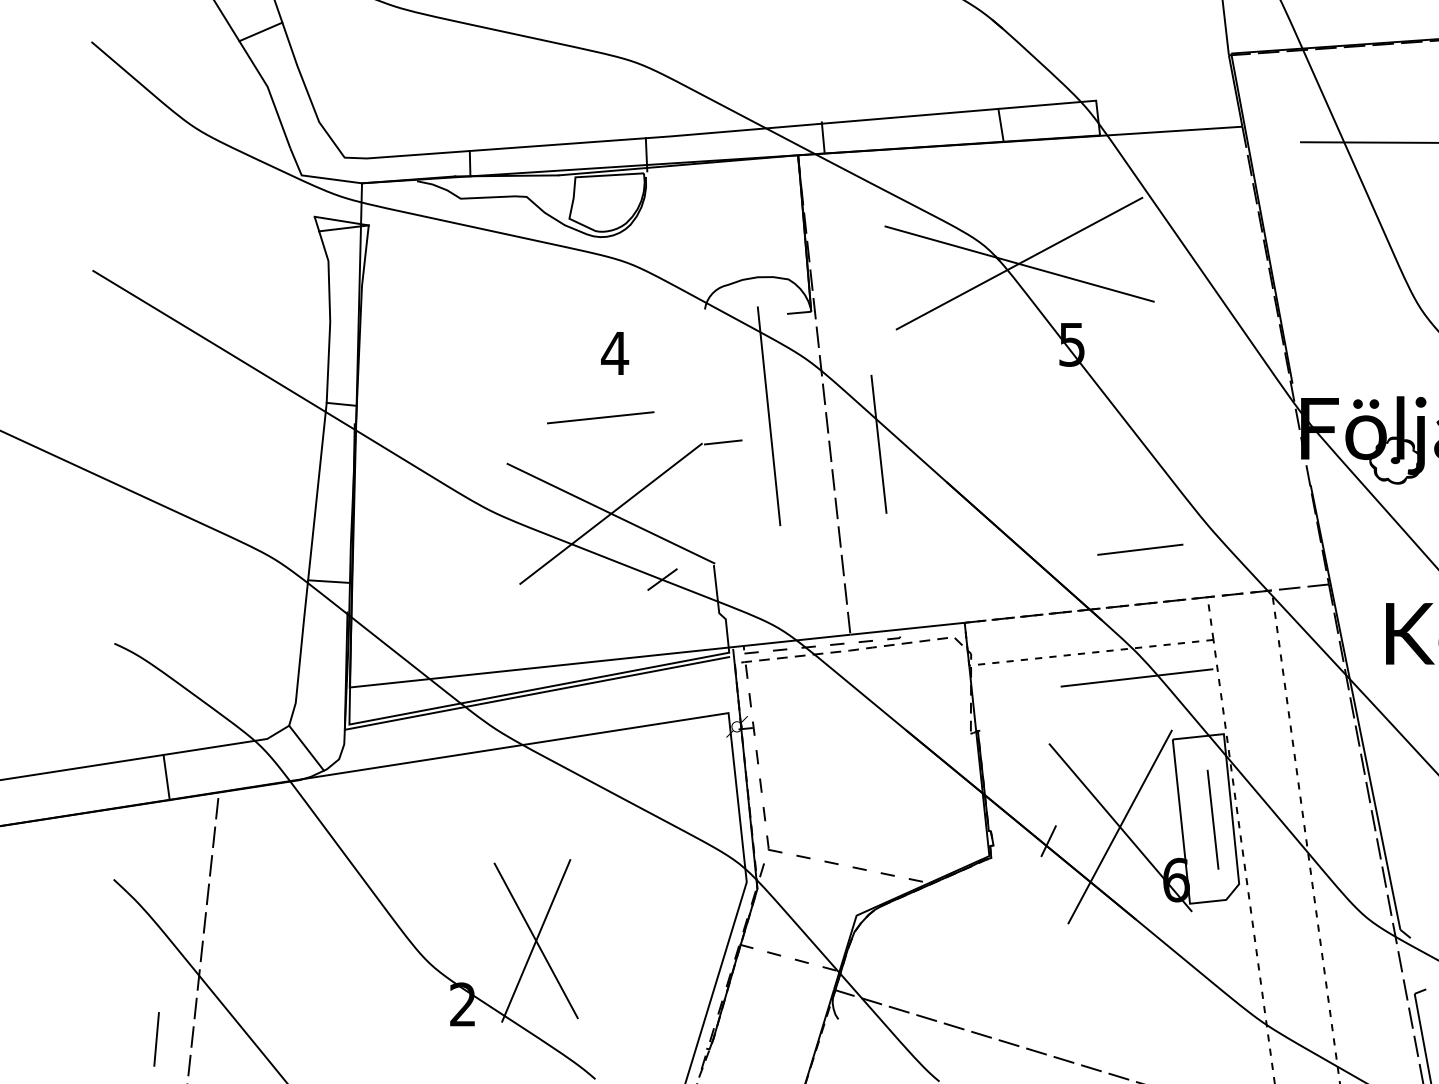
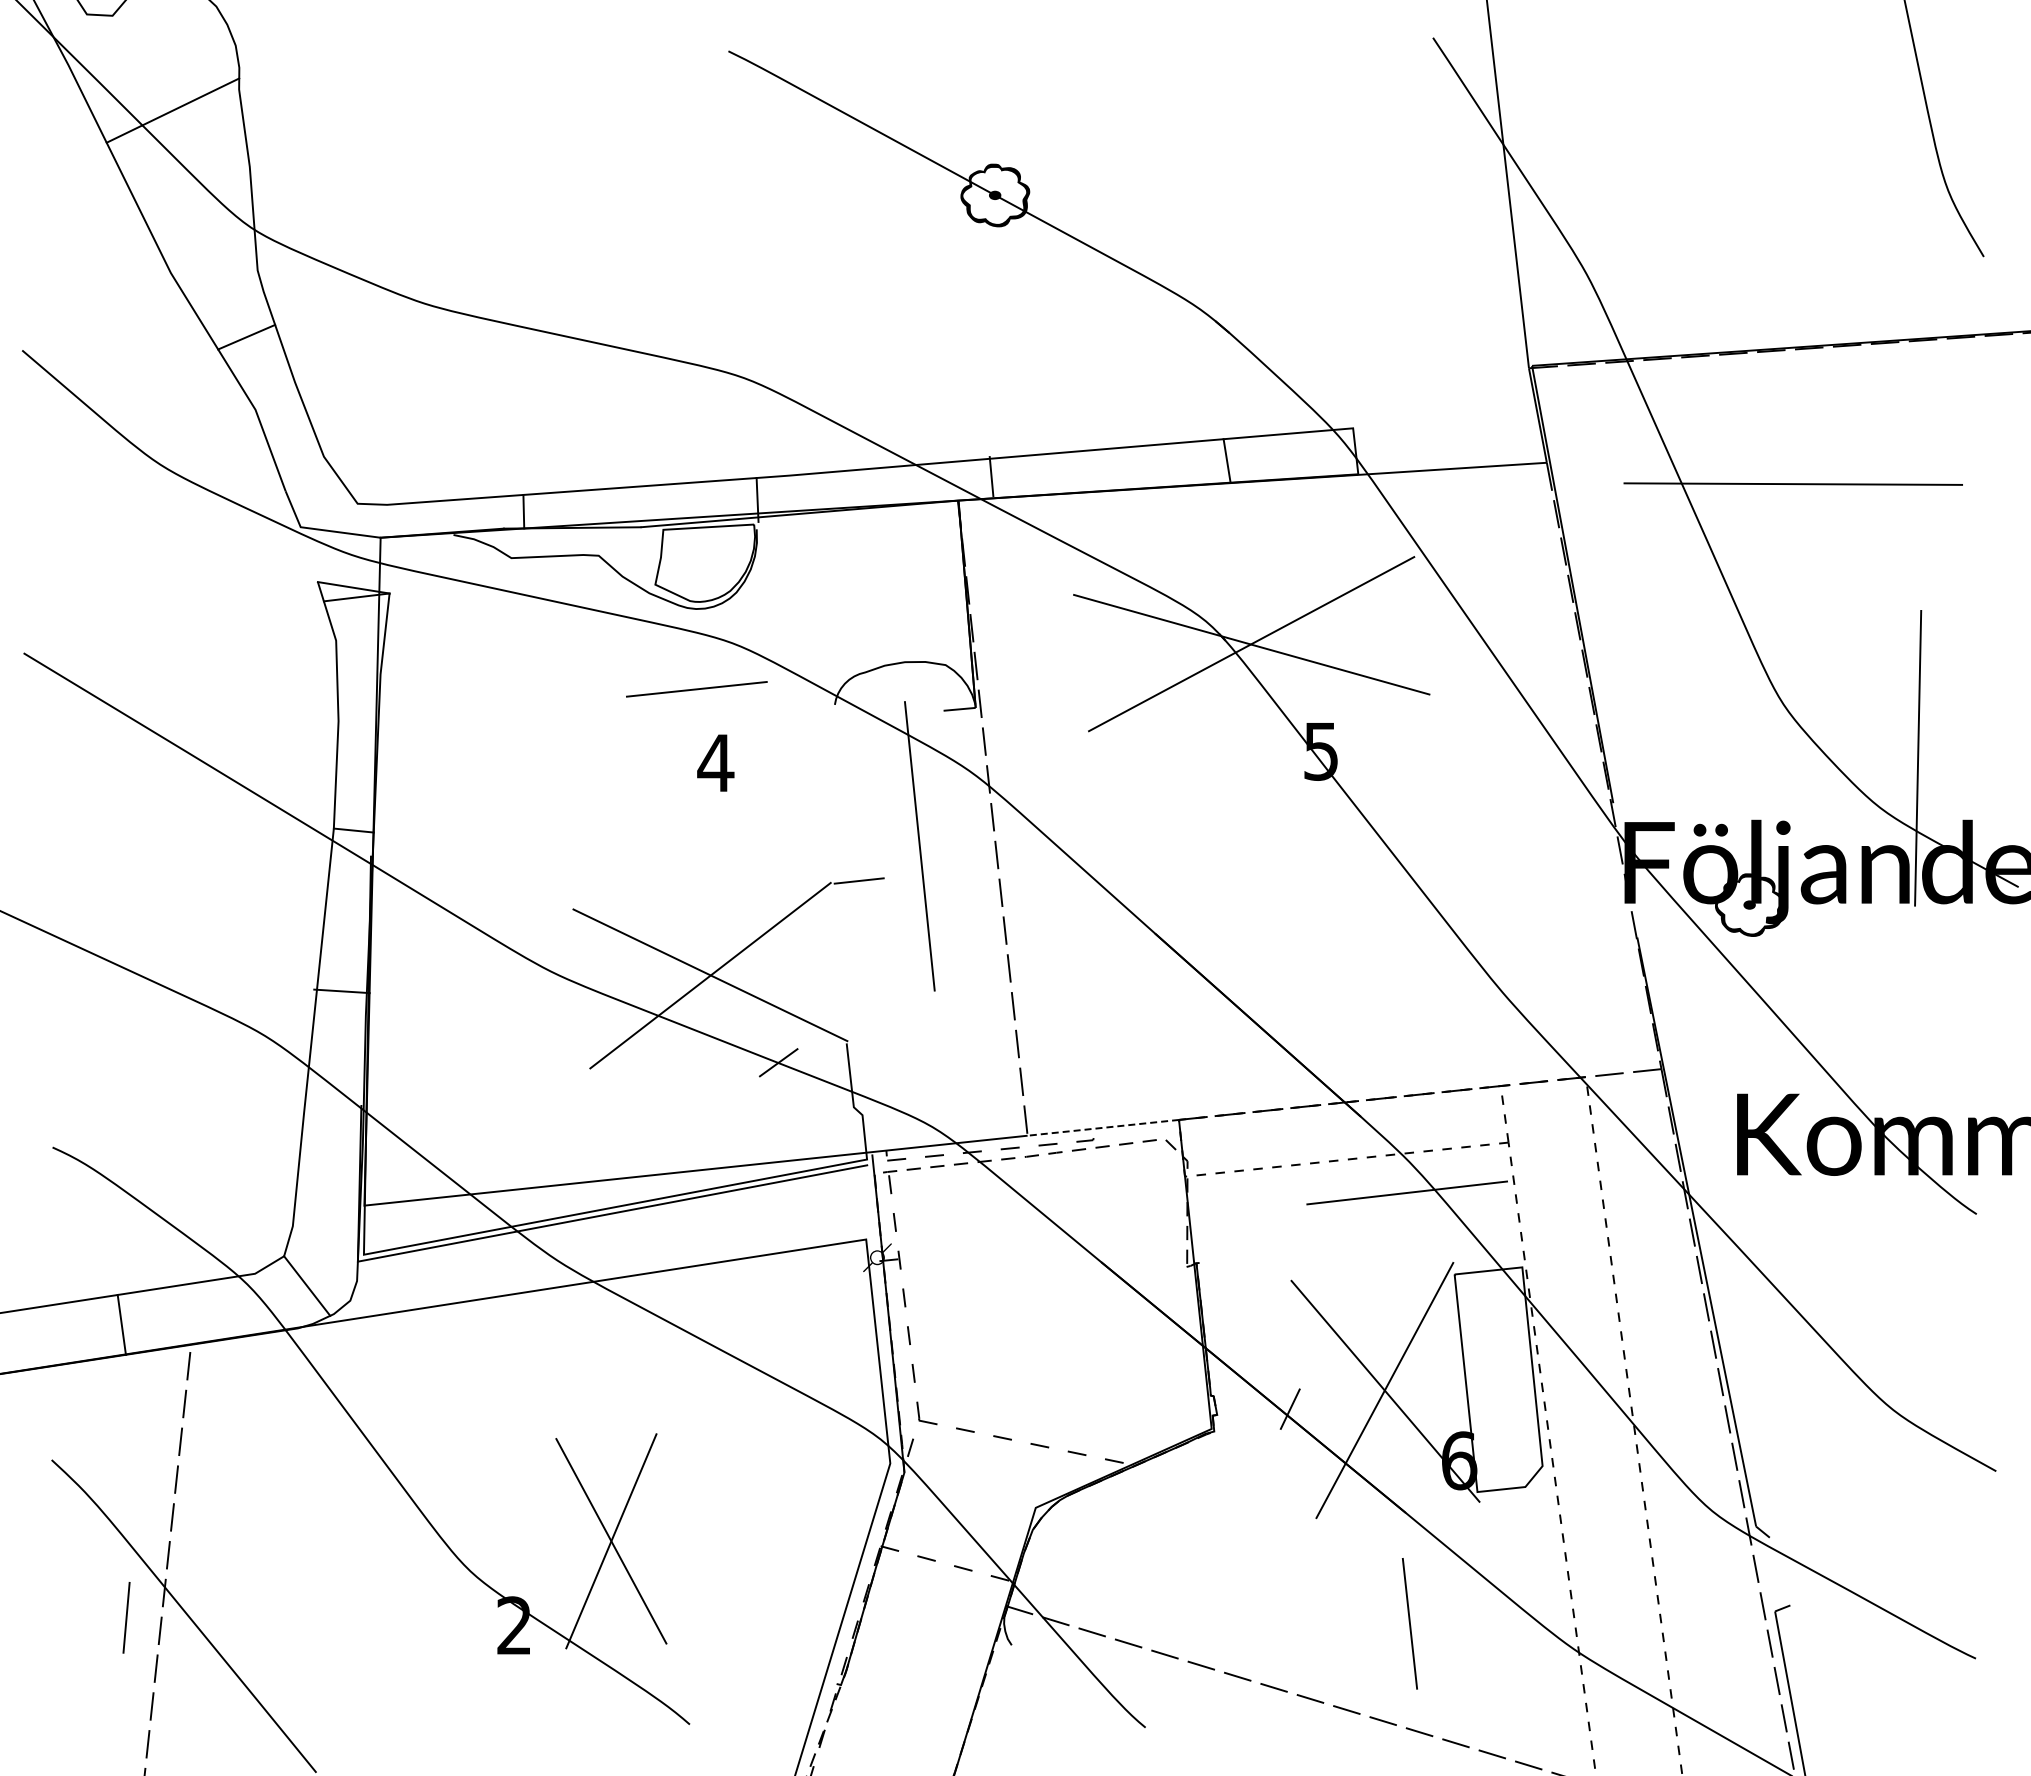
line: (600, 417) -> (696, 689), moved
line: (879, 444) -> (1065, 883), removed
line: (1140, 549) -> (1411, 1022), removed
line: (328, 581) -> (341, 991), moved
line: (906, 628) -> (1102, 1127), solid -> dashed
line: (1212, 819) -> (1409, 1623), moved
line: (156, 1039) -> (126, 1617), moved

